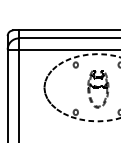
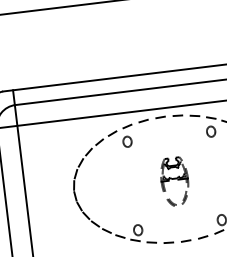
part: (98, 89) -> (175, 182), size x0.7

